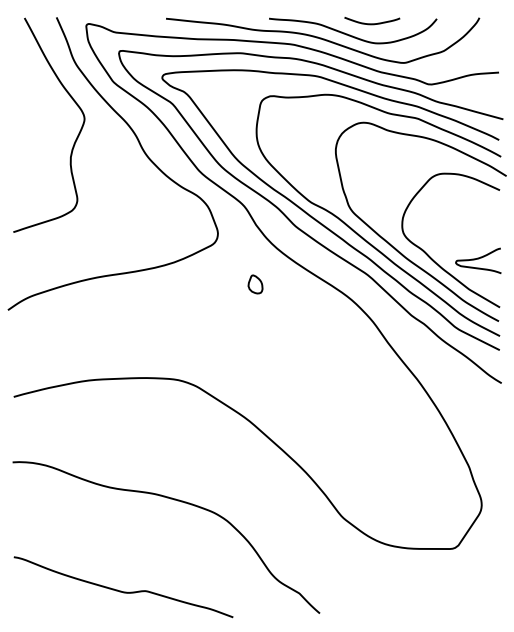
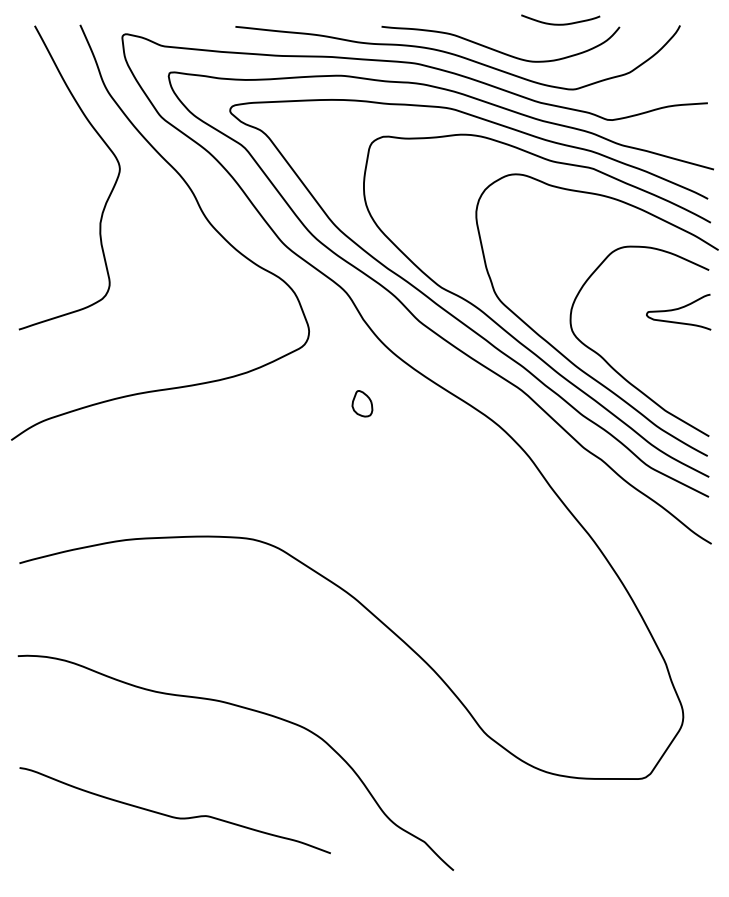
curve: (372, 23) -> (560, 23), moved
curve: (478, 259) -> (678, 310), moved
curve: (121, 590) -> (172, 815), moved

